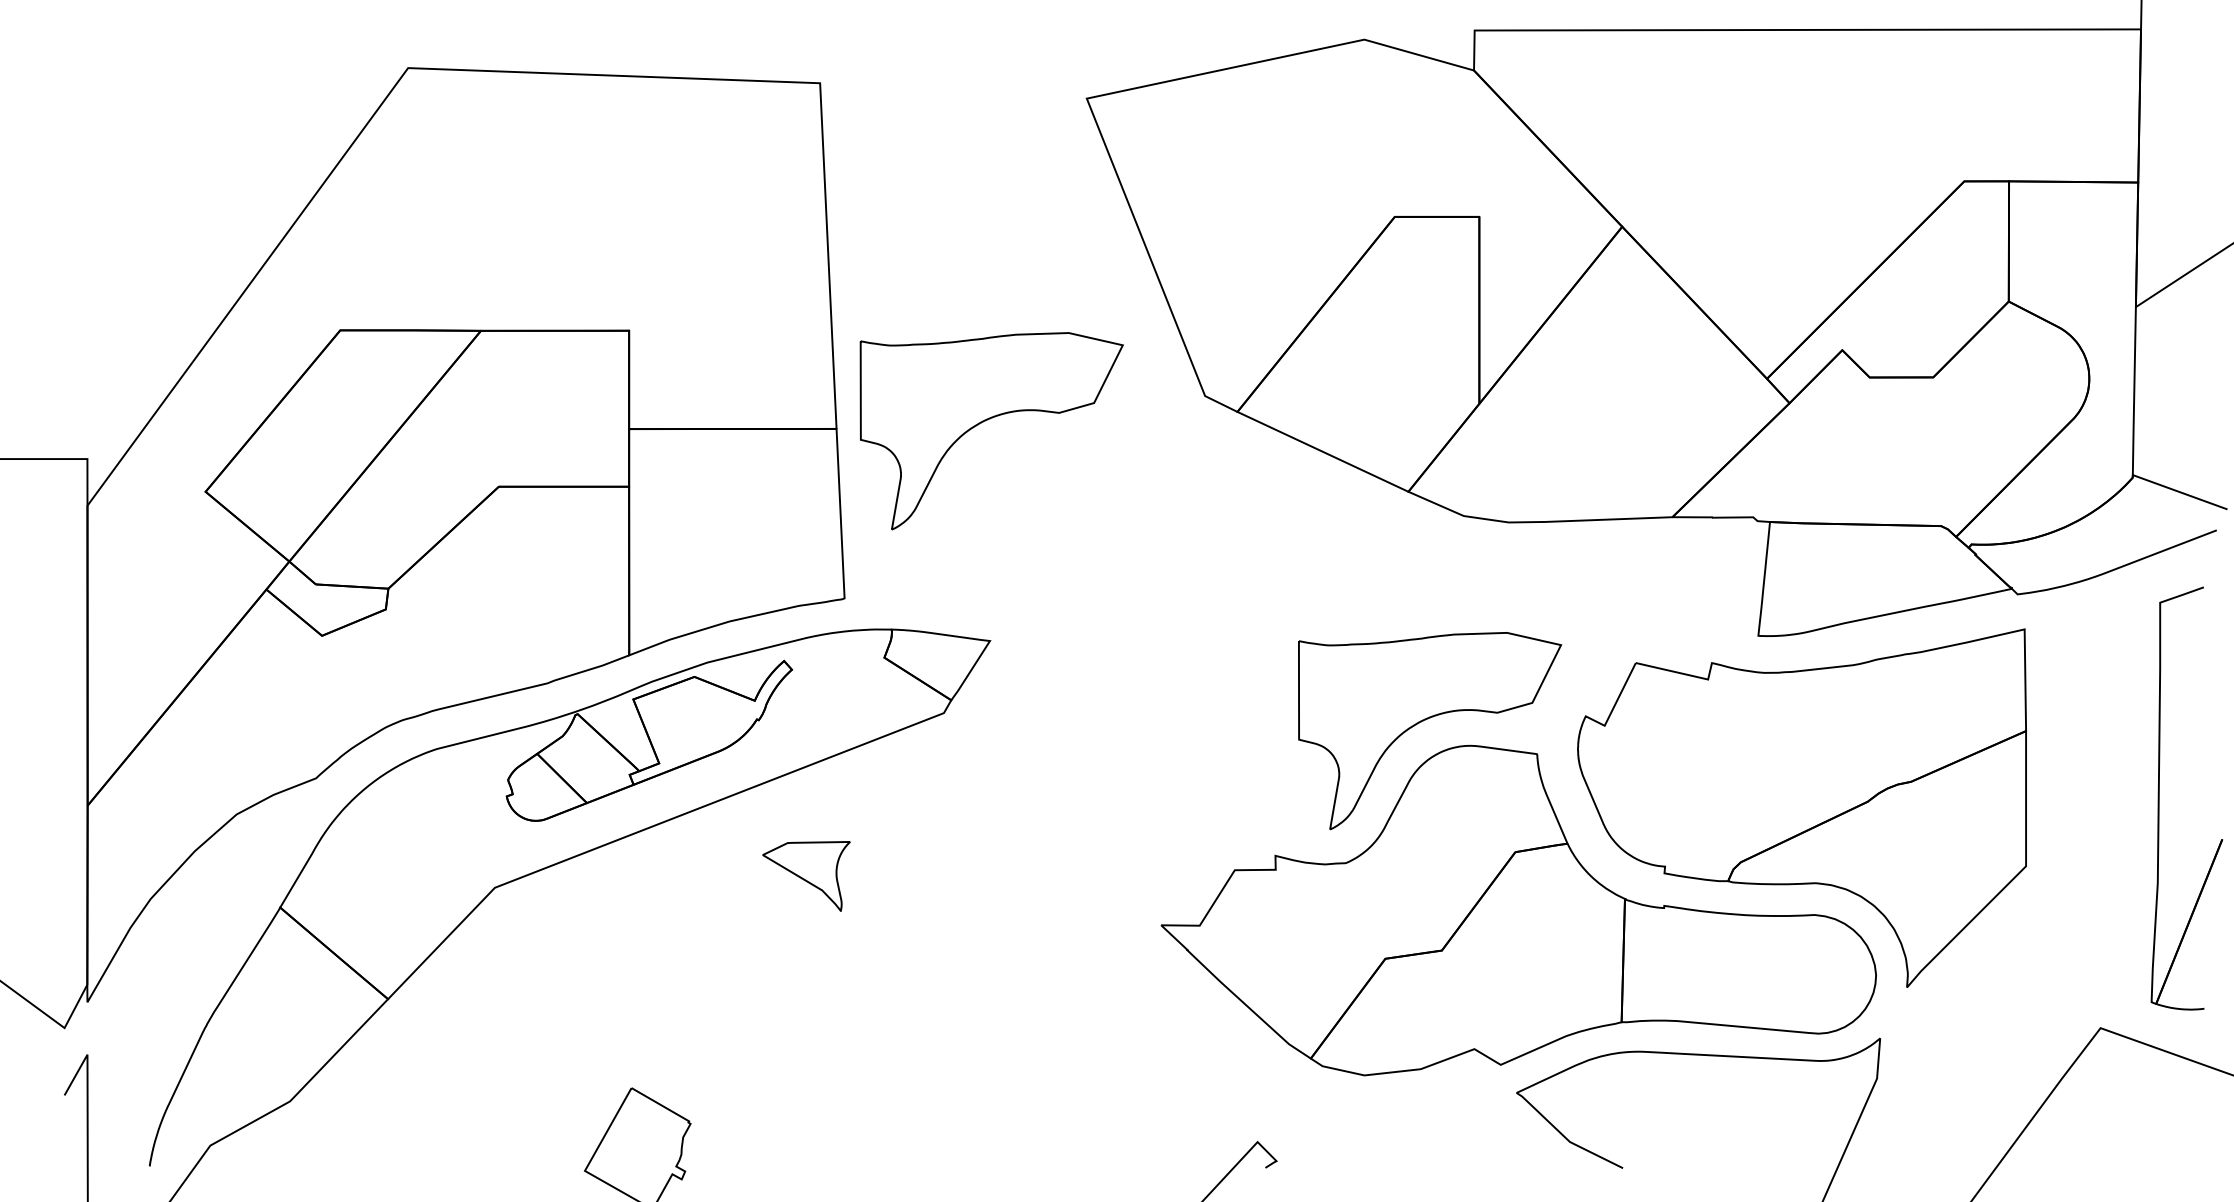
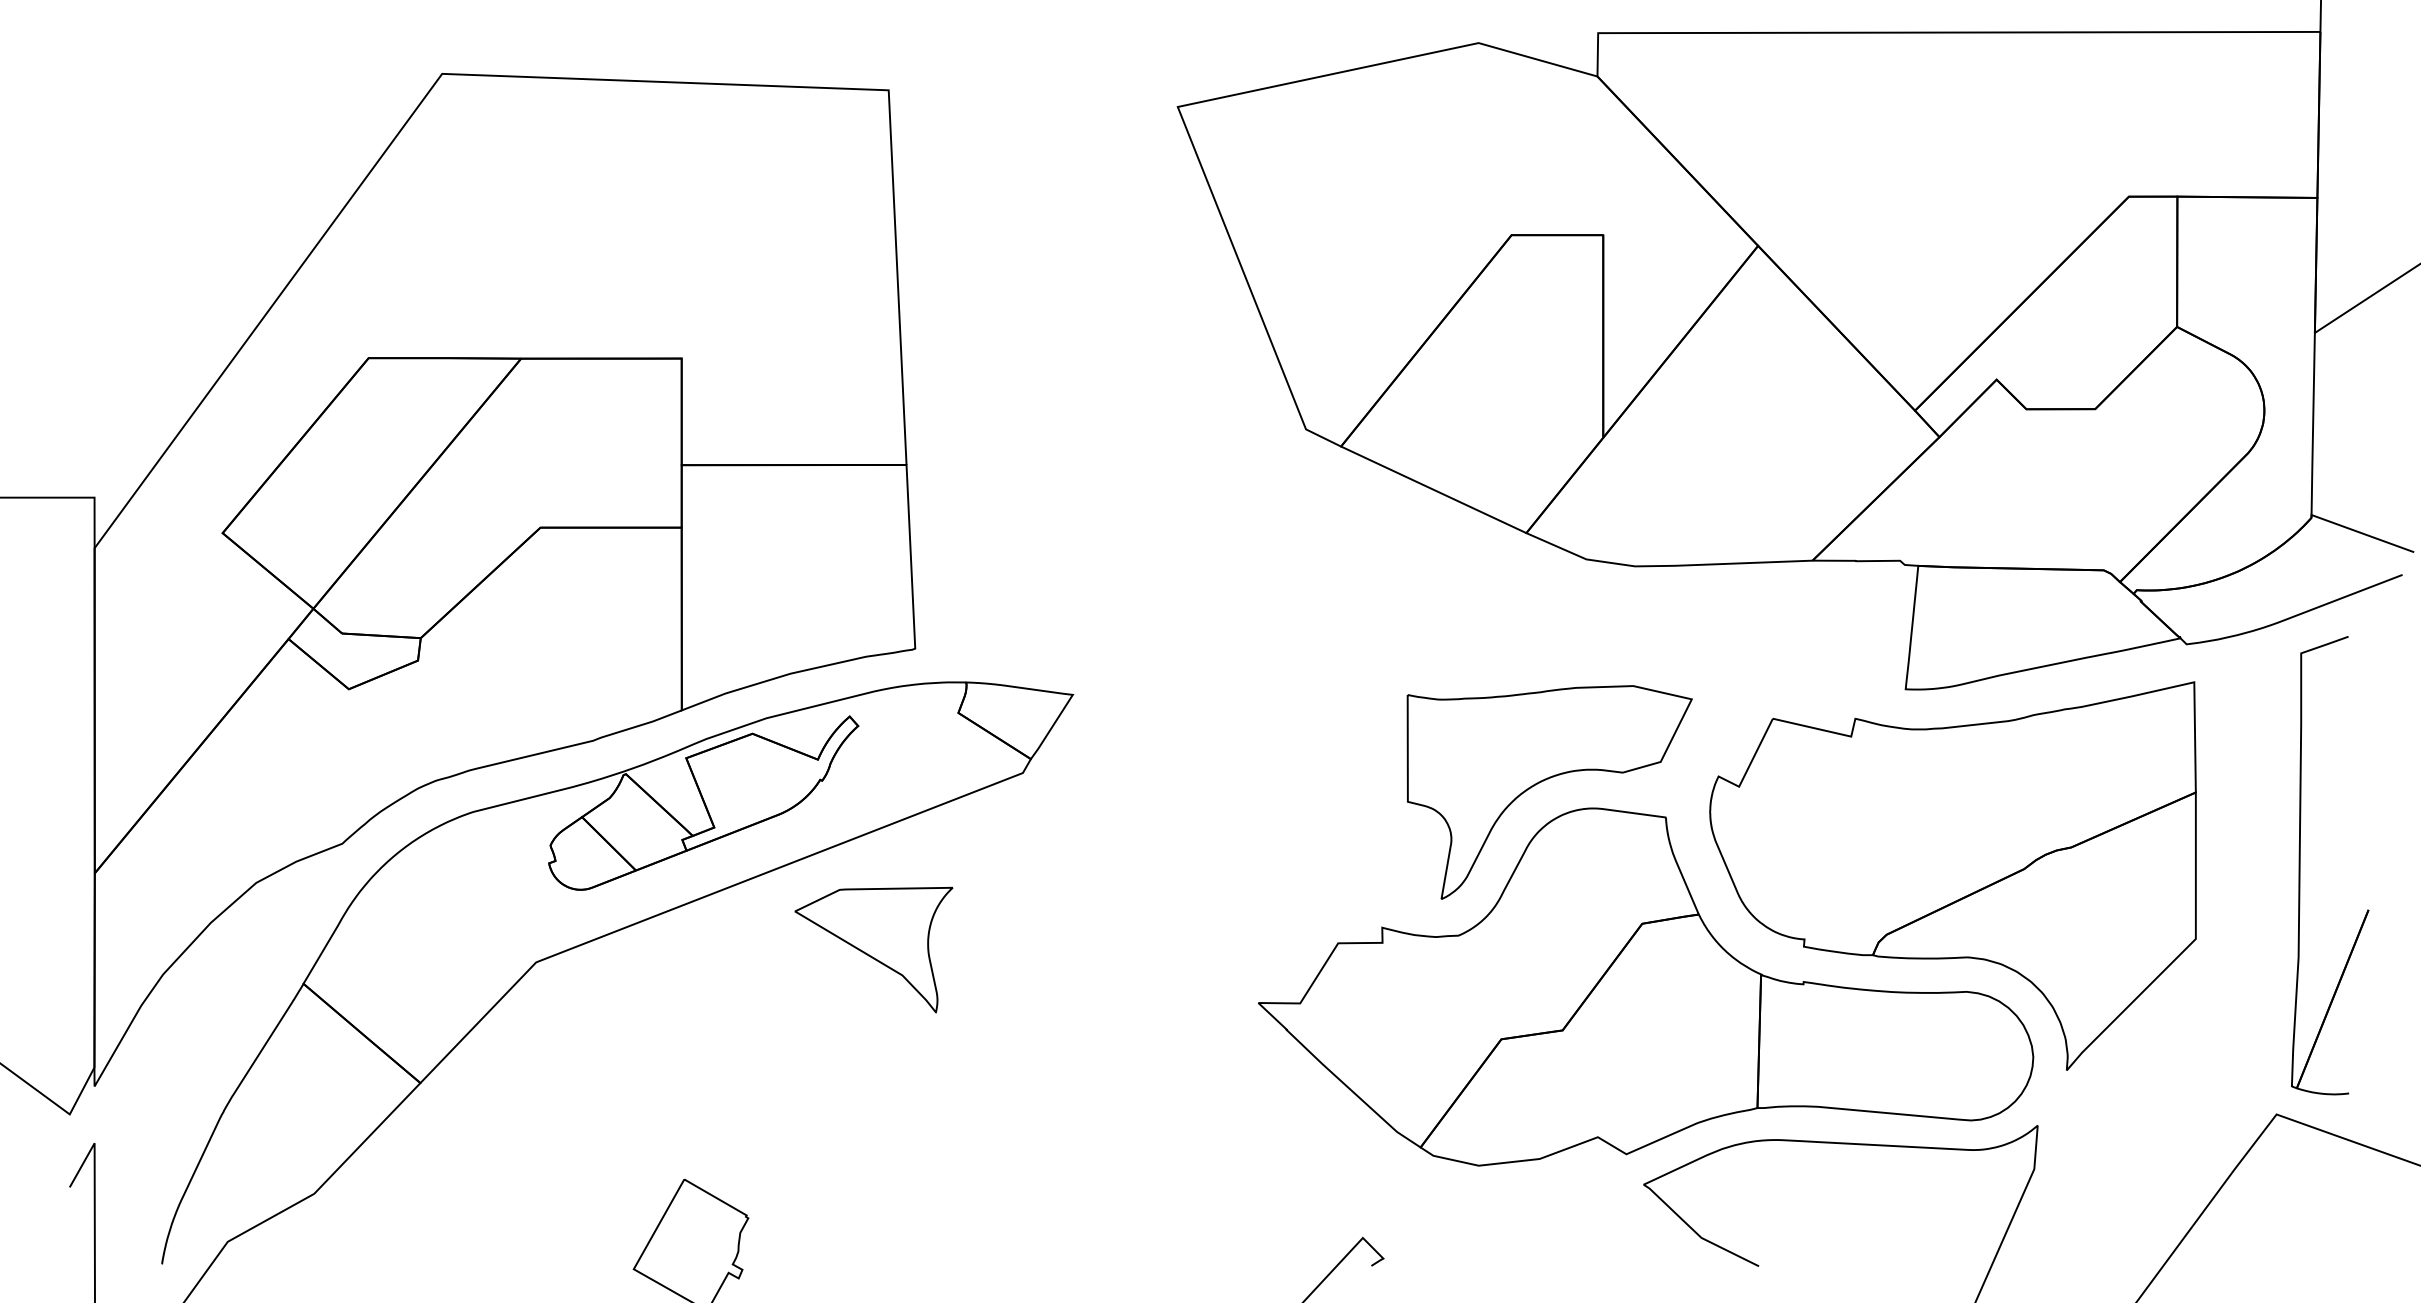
part: (988, 420) -> (1071, 455), removed
part: (2159, 798) -> (2300, 865), moved
part: (806, 875) -> (873, 949), size x1.67

